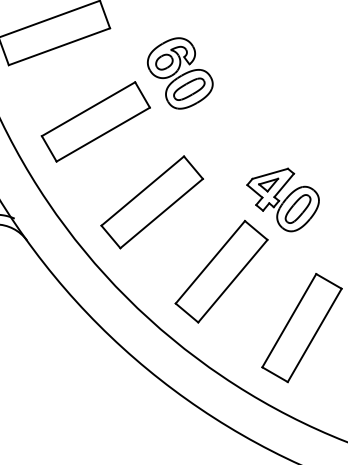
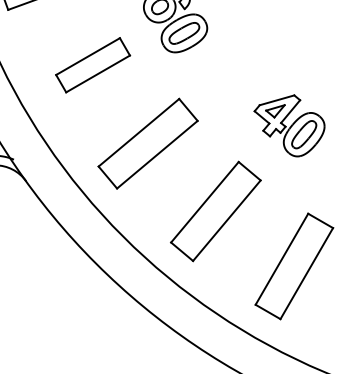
part: (95, 121) -> (92, 64), size x0.7
part: (282, 199) -> (288, 125), moved

